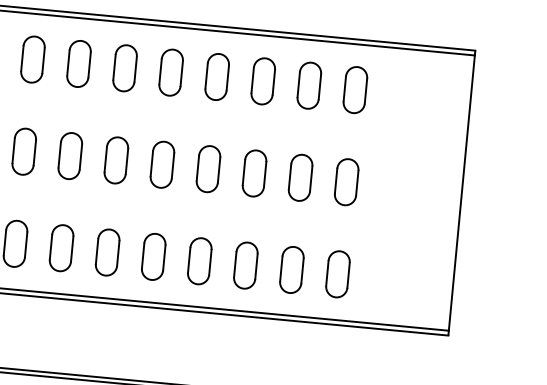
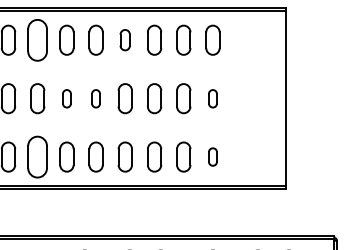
part: (78, 62) -> (37, 39), size x1.4
part: (216, 75) -> (124, 39), size x0.7
part: (115, 160) -> (66, 98), size x0.6
part: (161, 164) -> (95, 98), size x0.6
part: (345, 181) -> (212, 98), size x0.6
part: (61, 247) -> (37, 156), size x1.4
part: (337, 273) -> (212, 156), size x0.6

